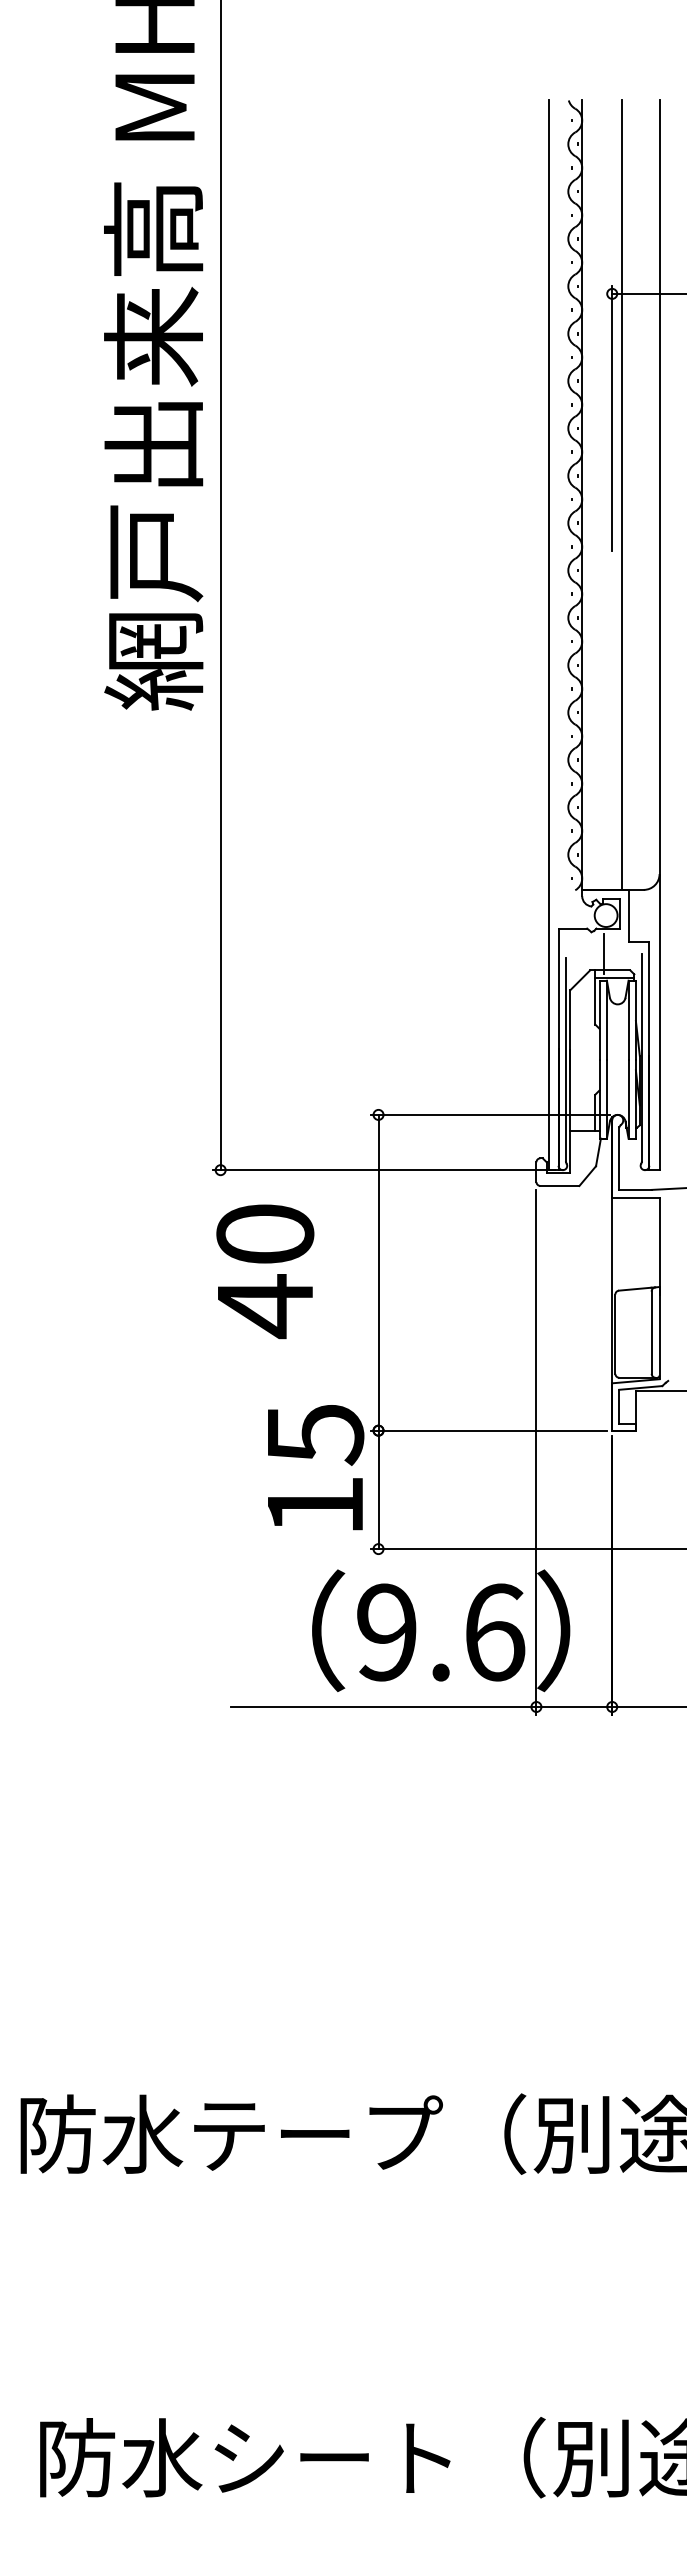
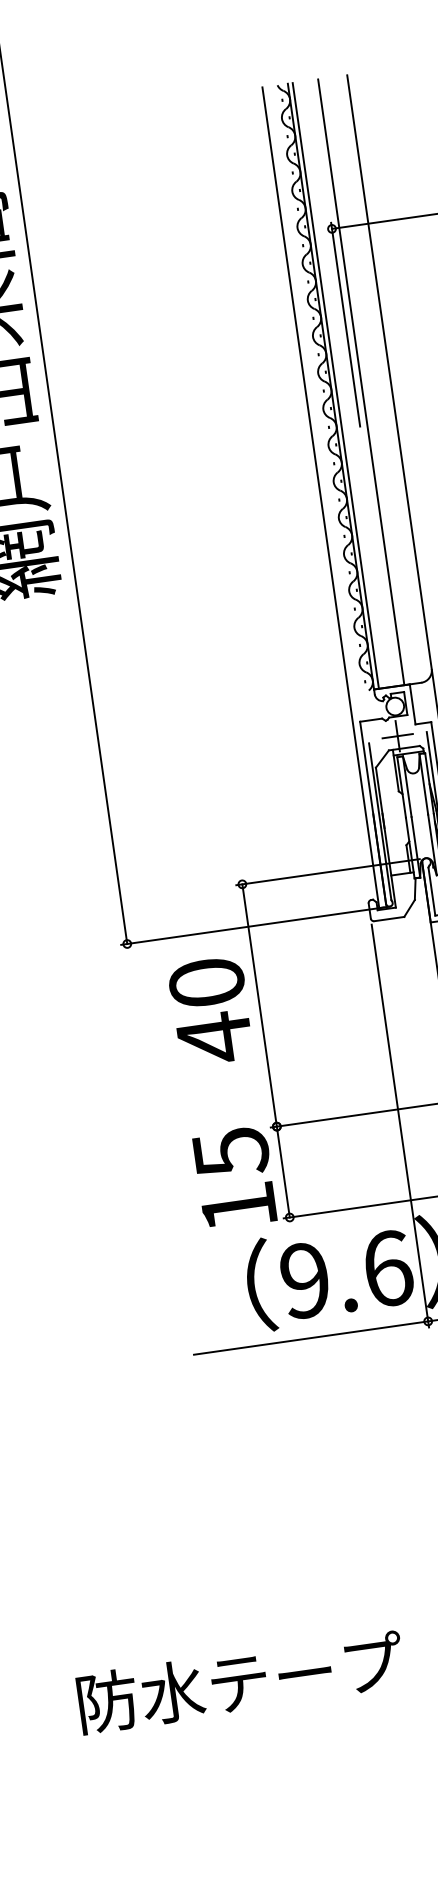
line: (588, 494) -> (335, 385), added
line: (603, 953) -> (397, 735), added
text: (265, 1271) -> (211, 1011), moved
text: (316, 1467) -> (235, 1177), moved

